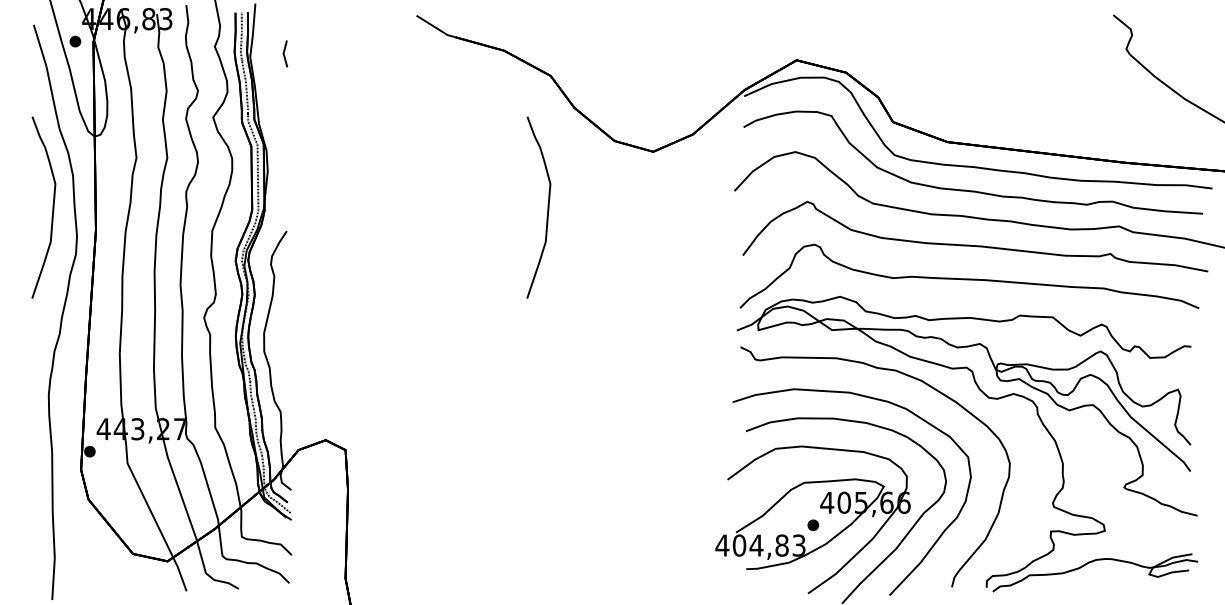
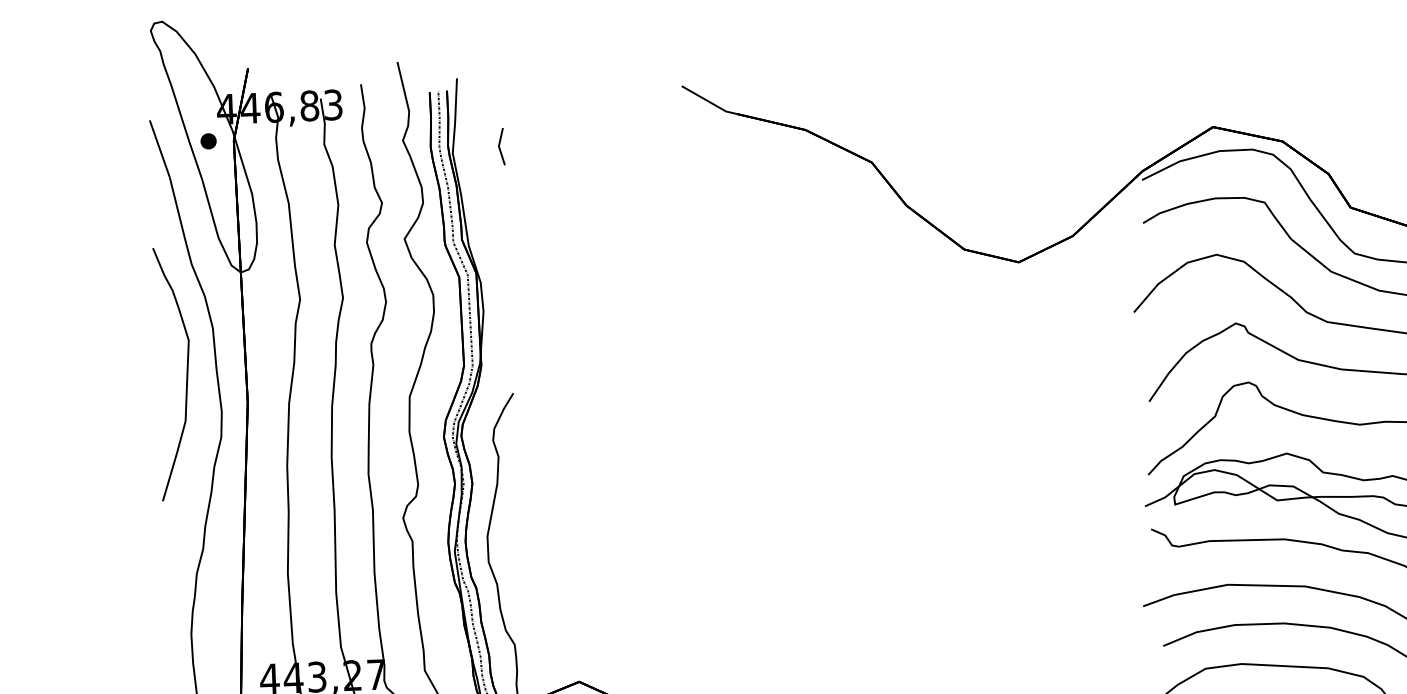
curve: (547, 207) -> (874, 345), removed

